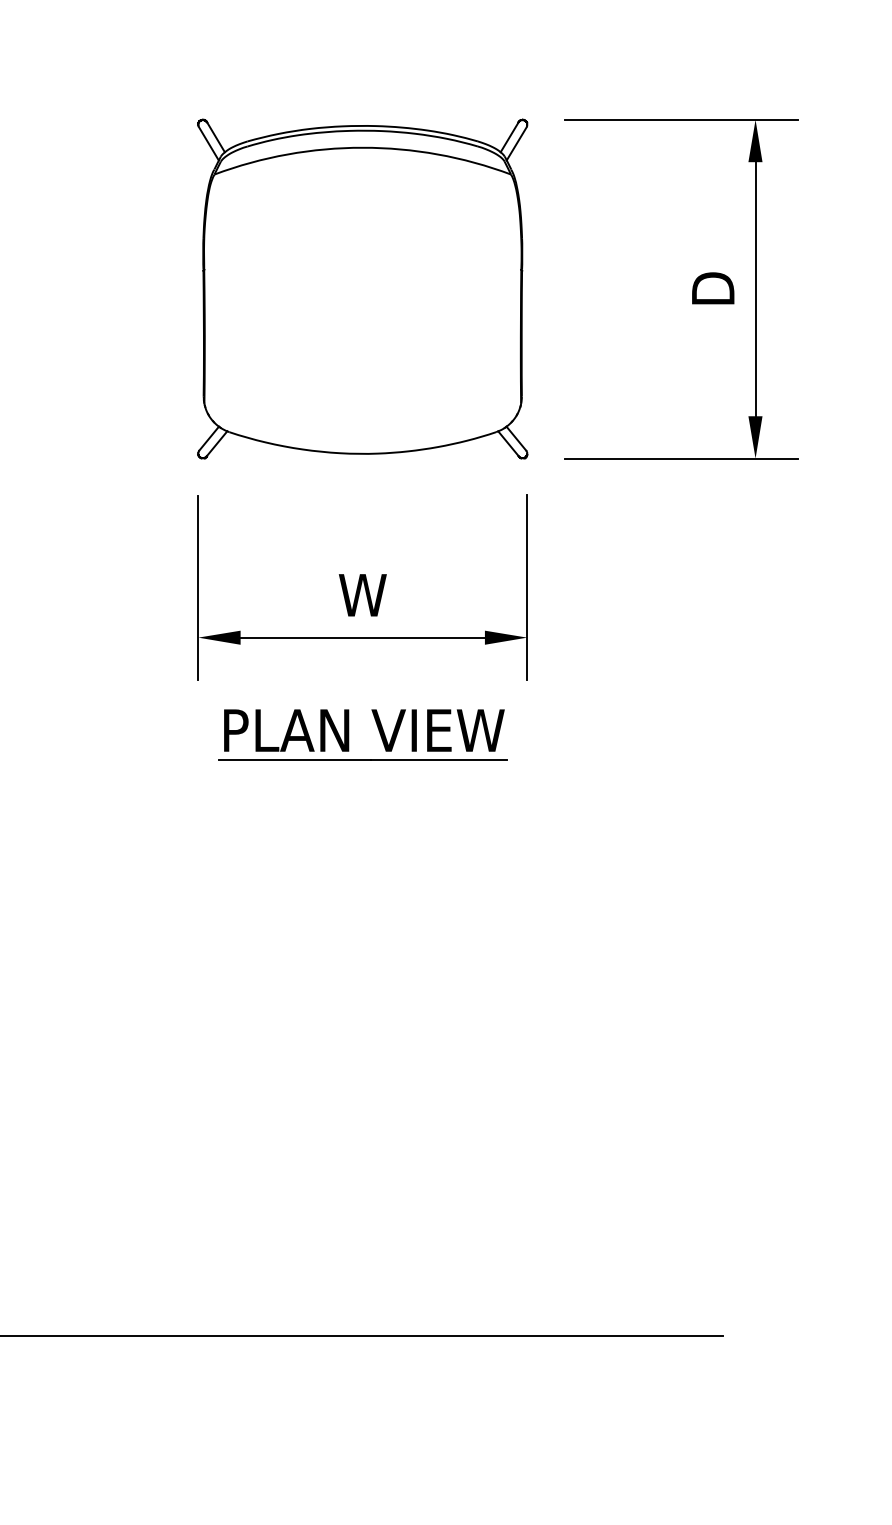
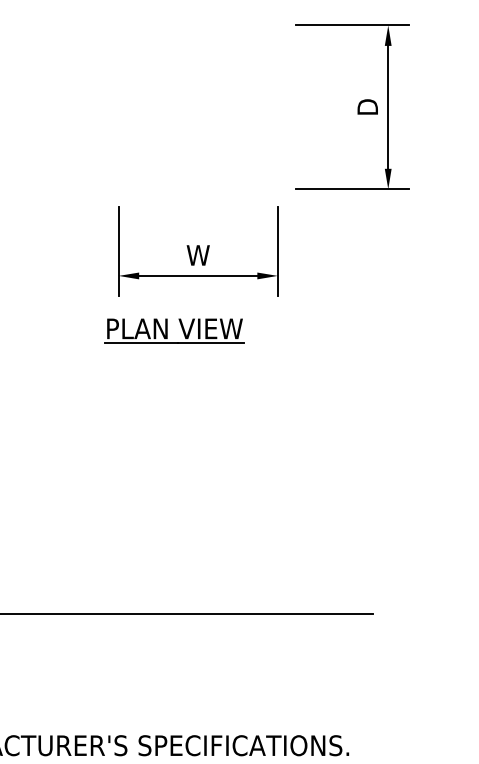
part: (361, 289) -> (197, 107), removed
part: (348, 733) -> (167, 330), moved

